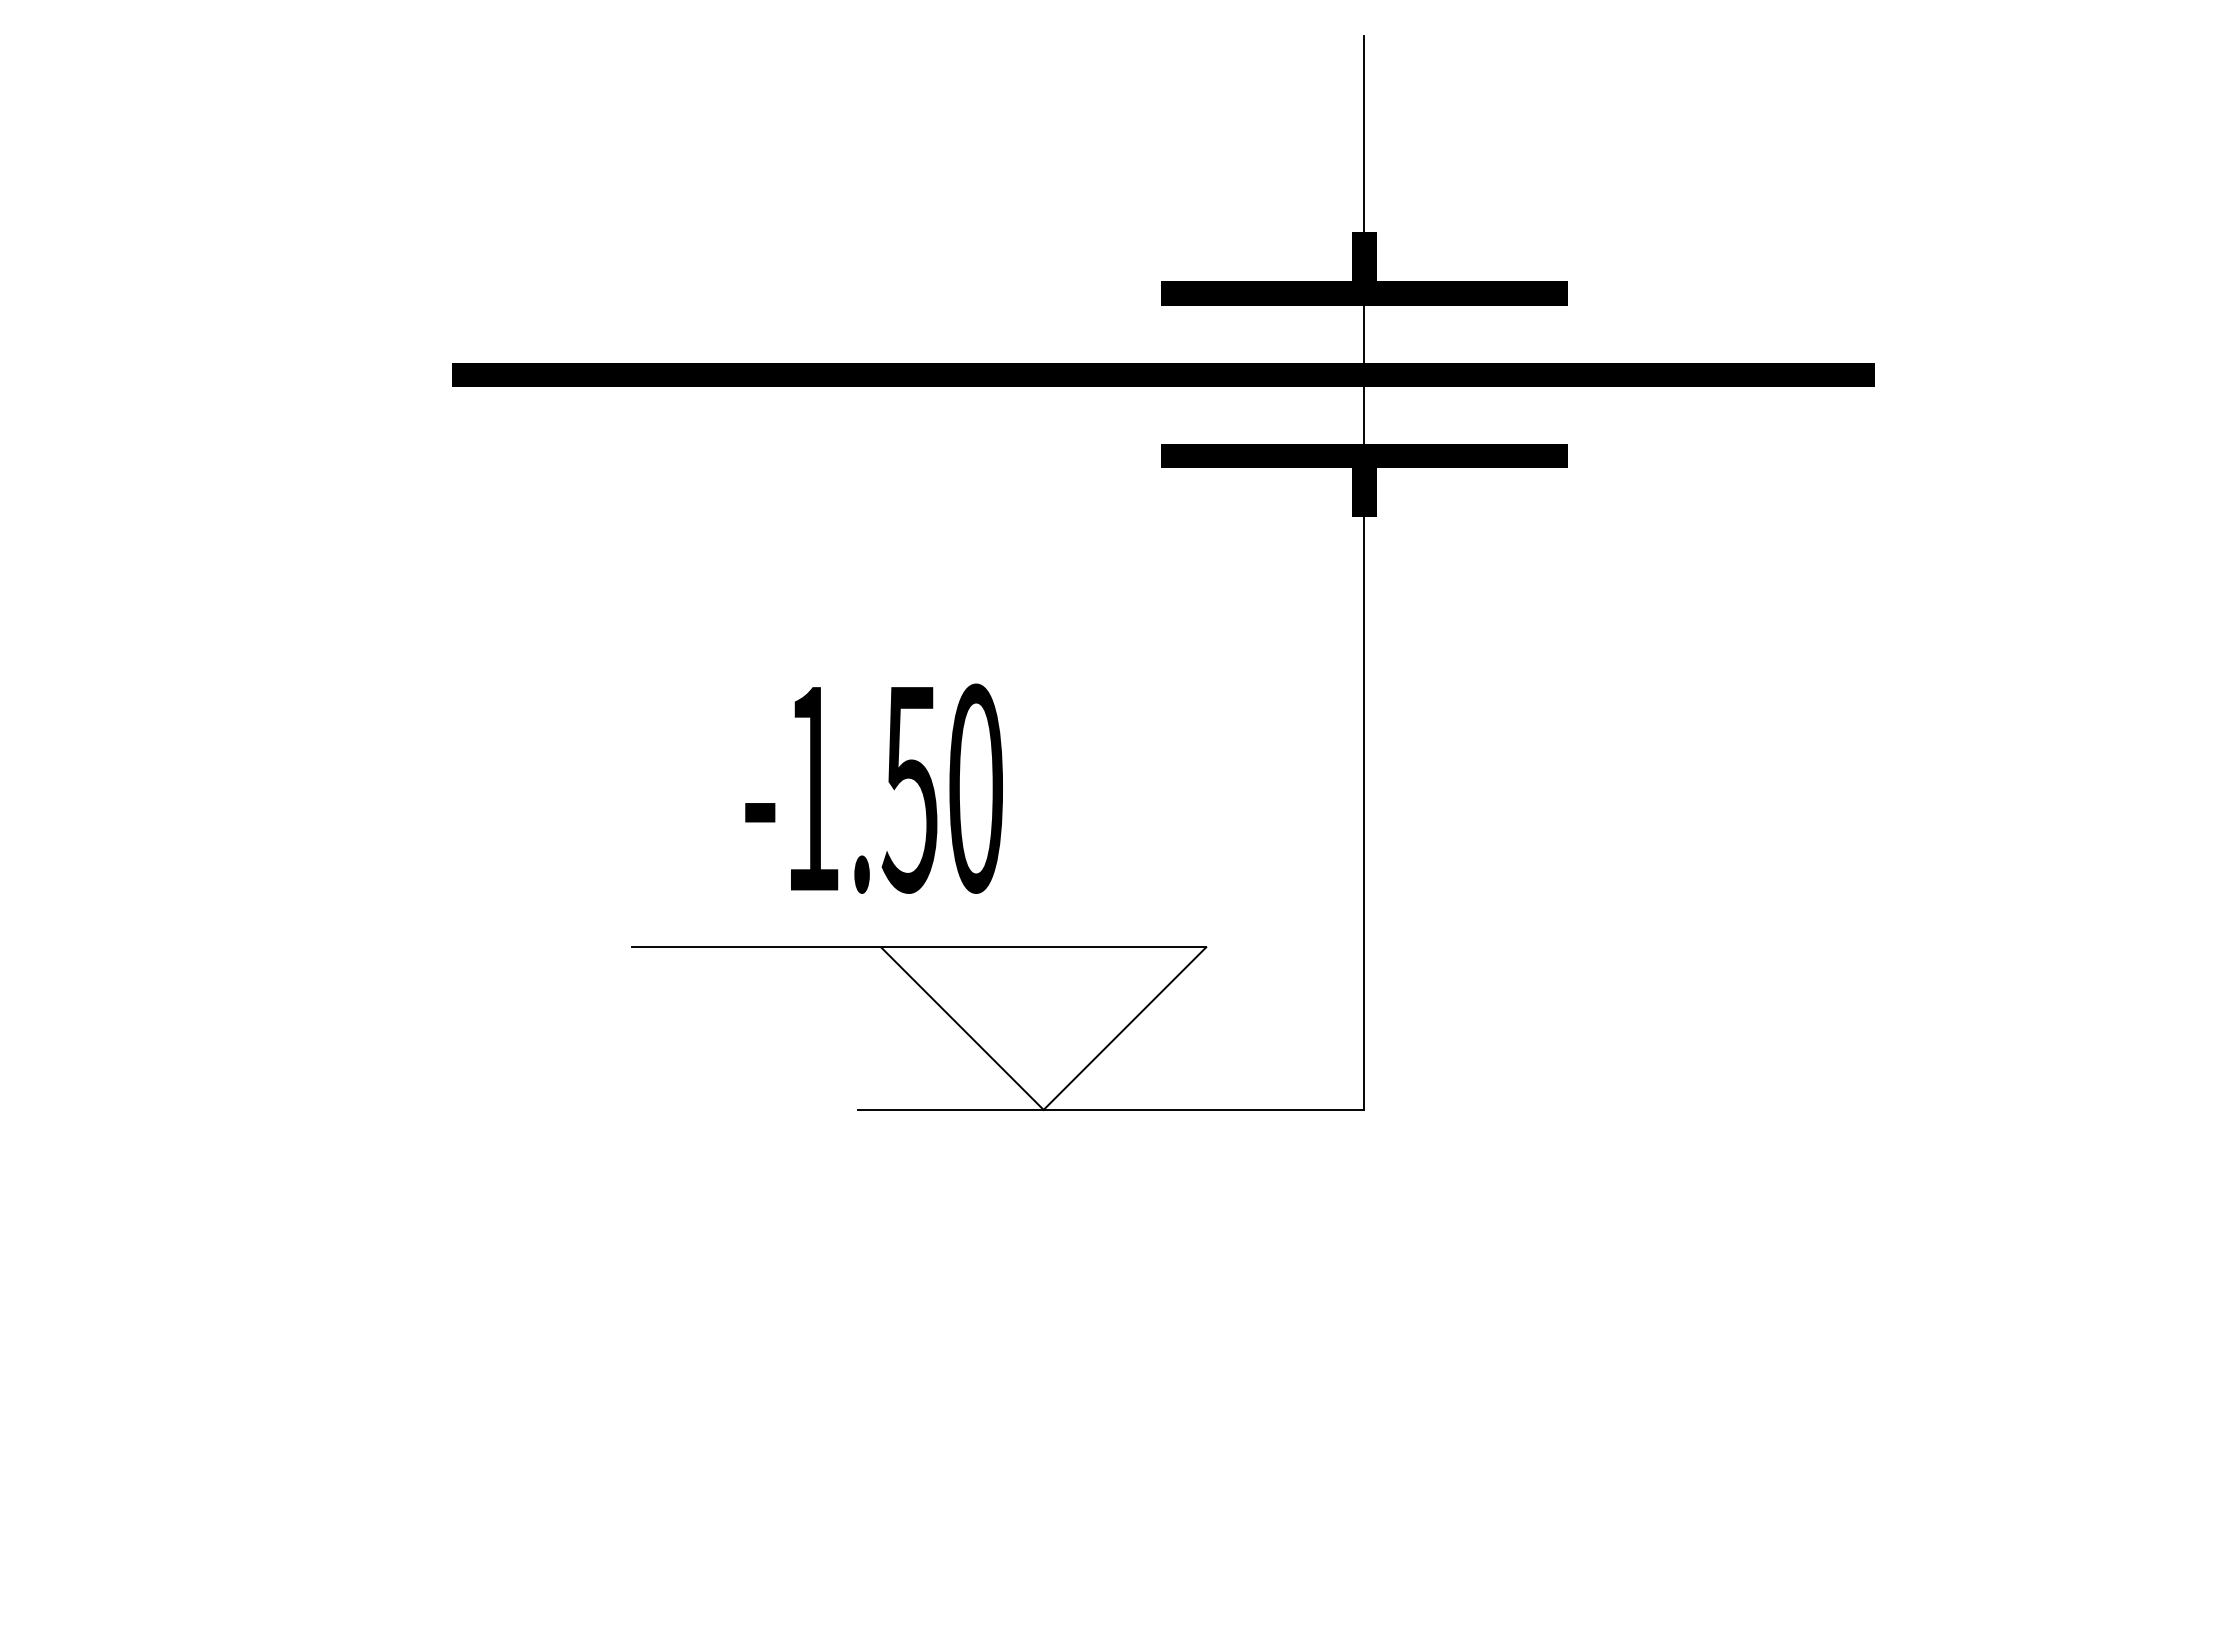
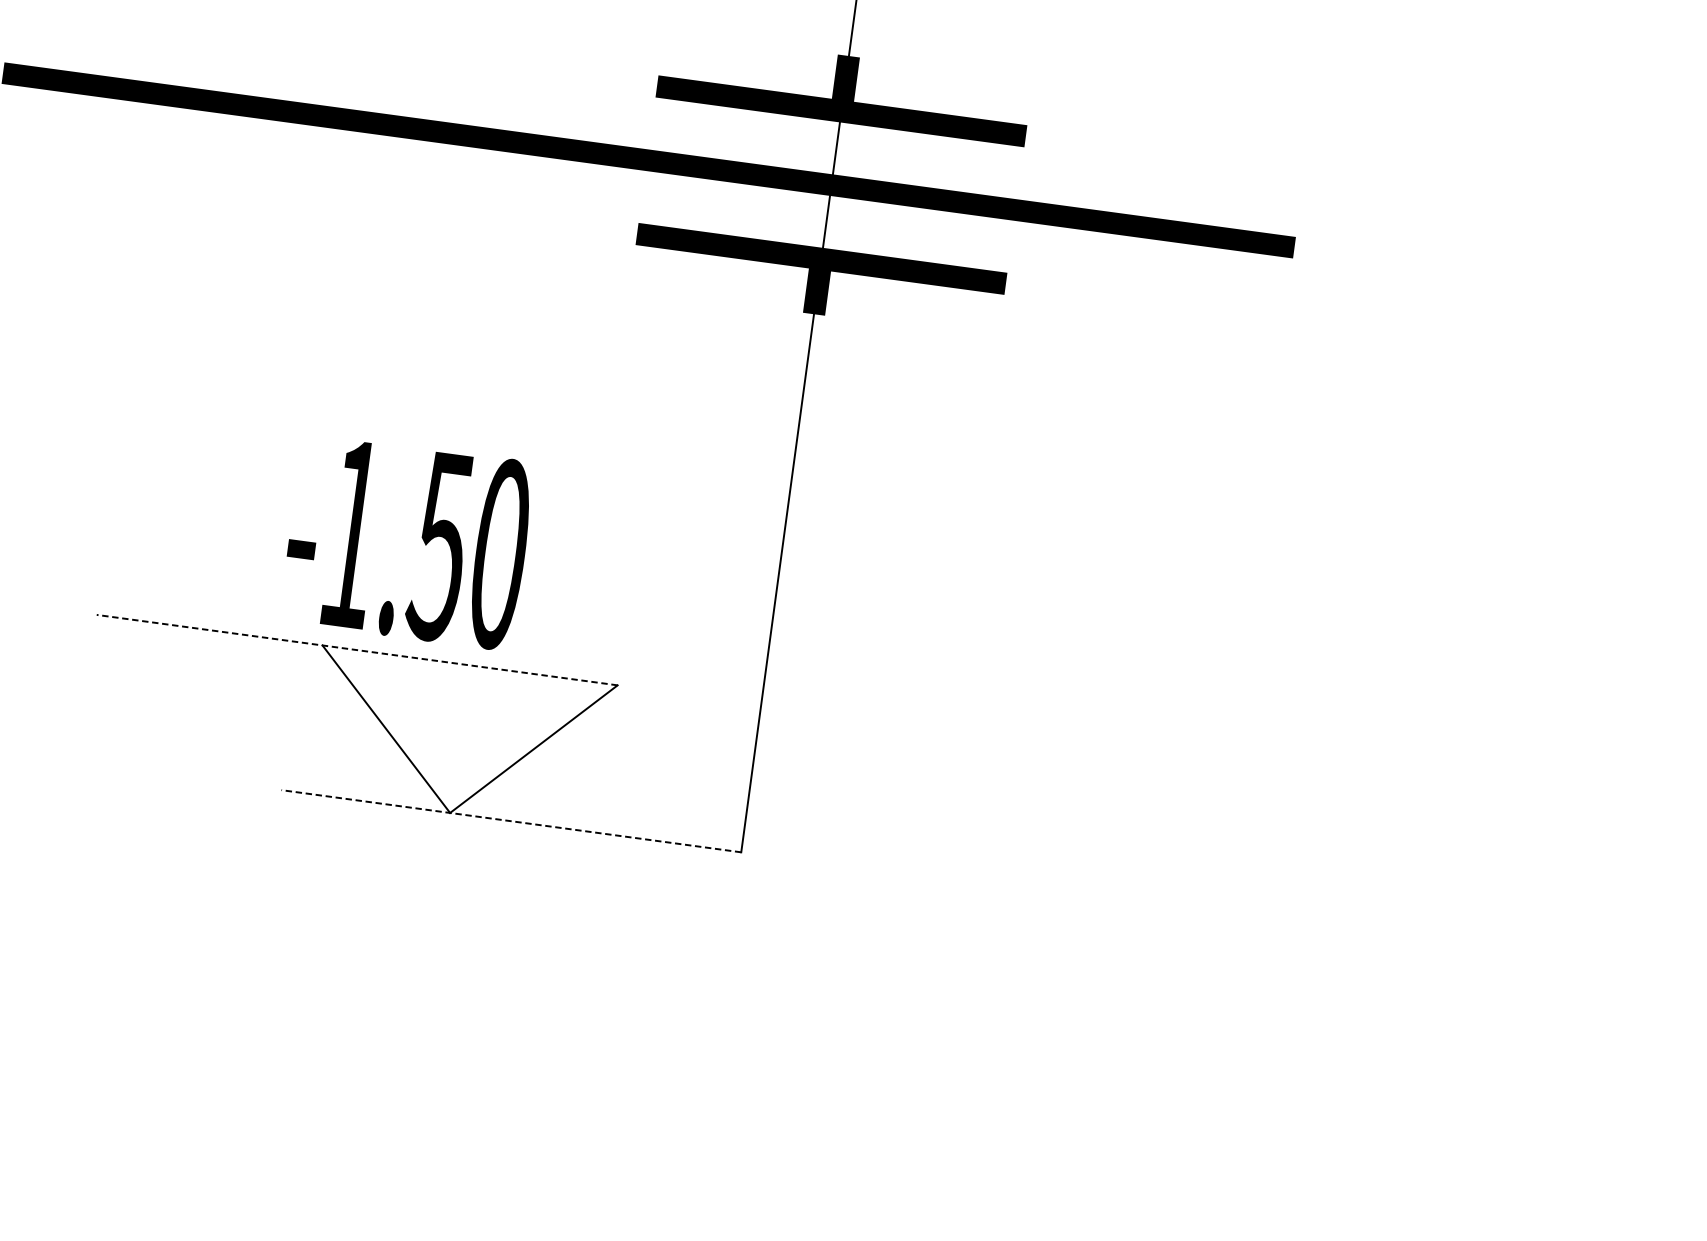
text: (873, 788) -> (407, 541), moved
line: (919, 947) -> (357, 650), solid -> dashed
line: (1110, 1109) -> (510, 820), solid -> dashed

